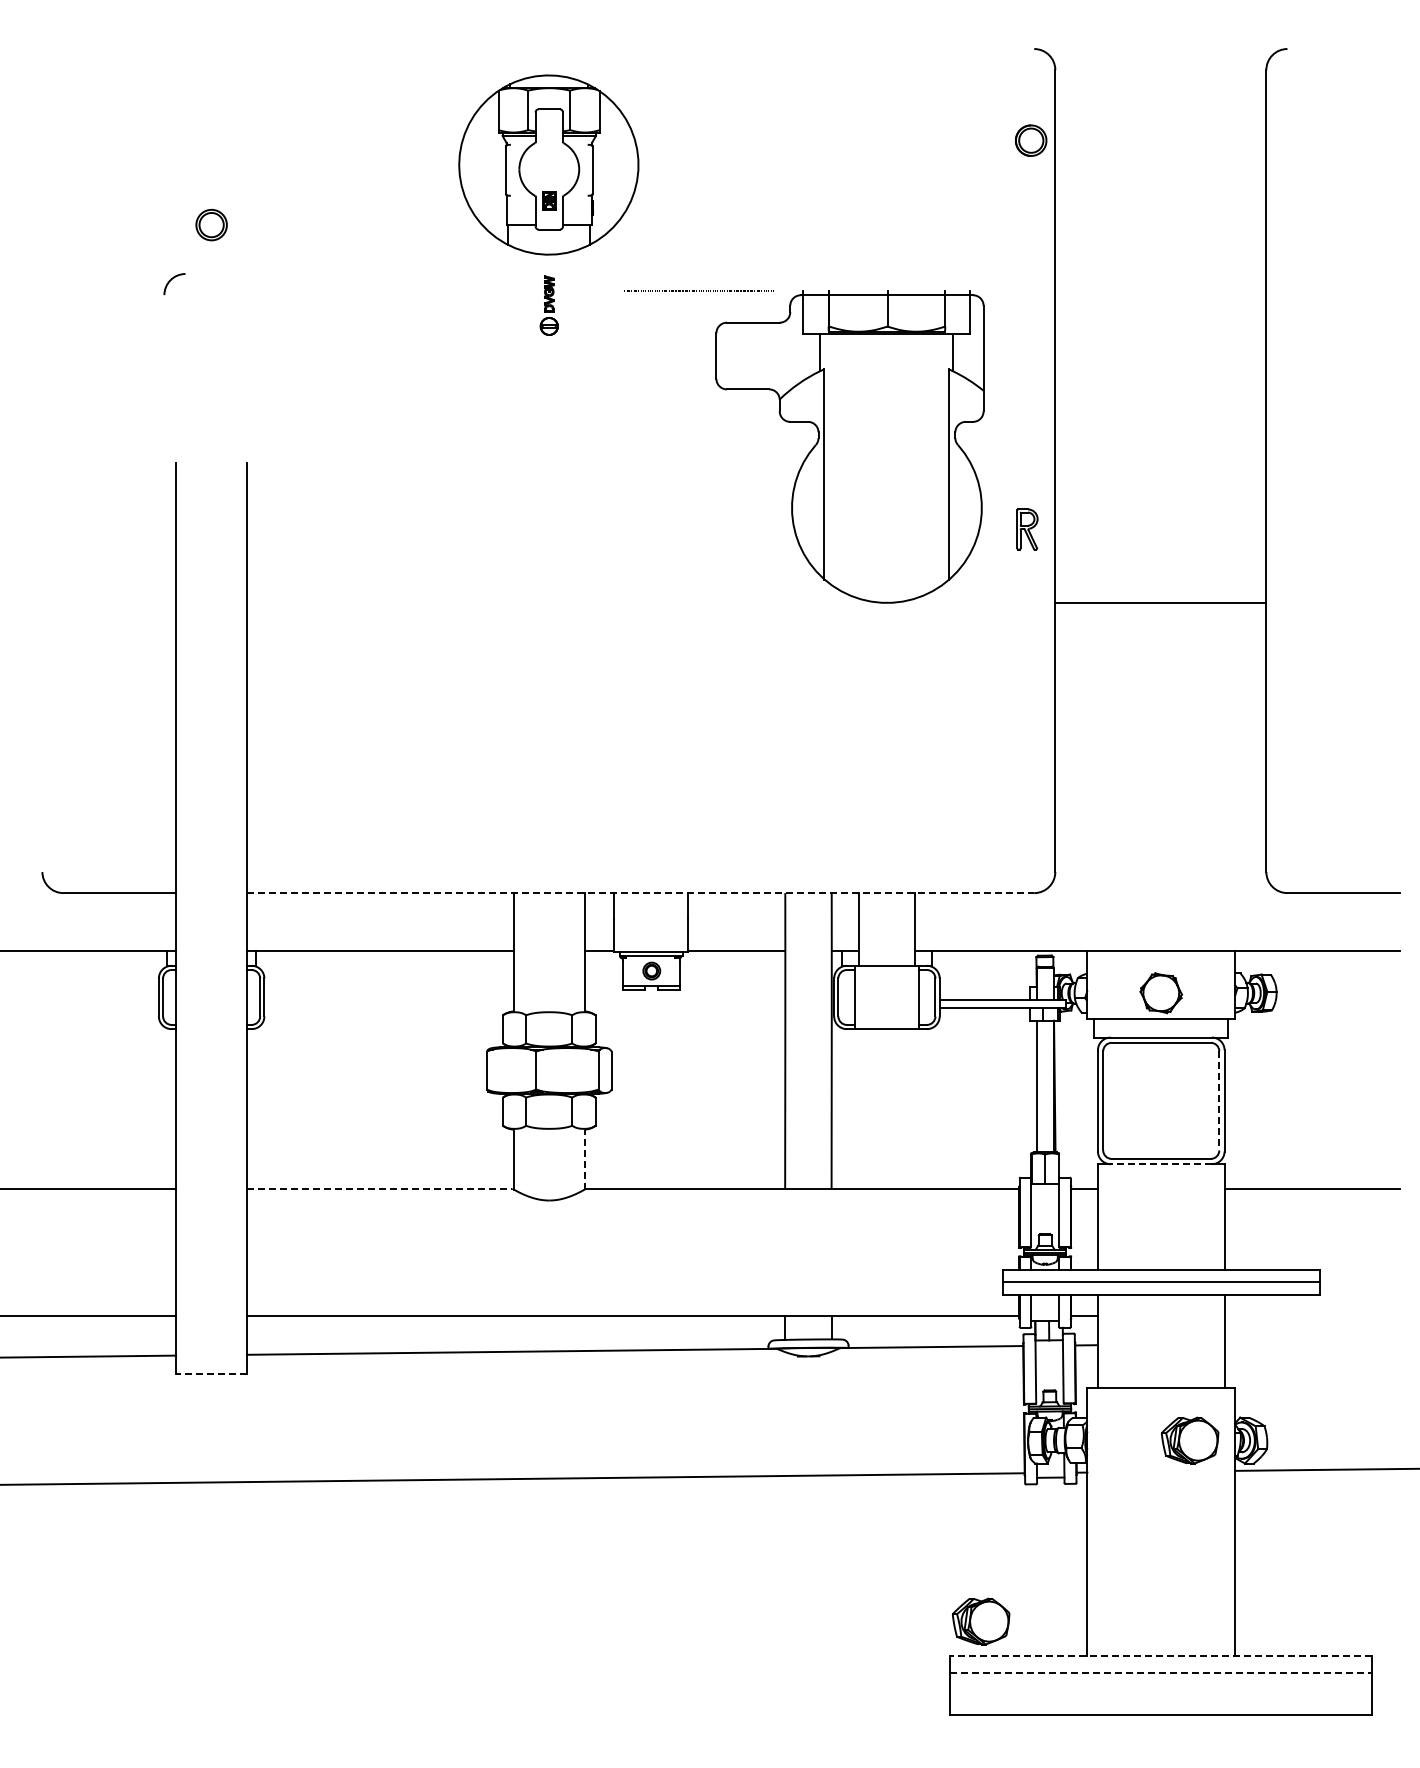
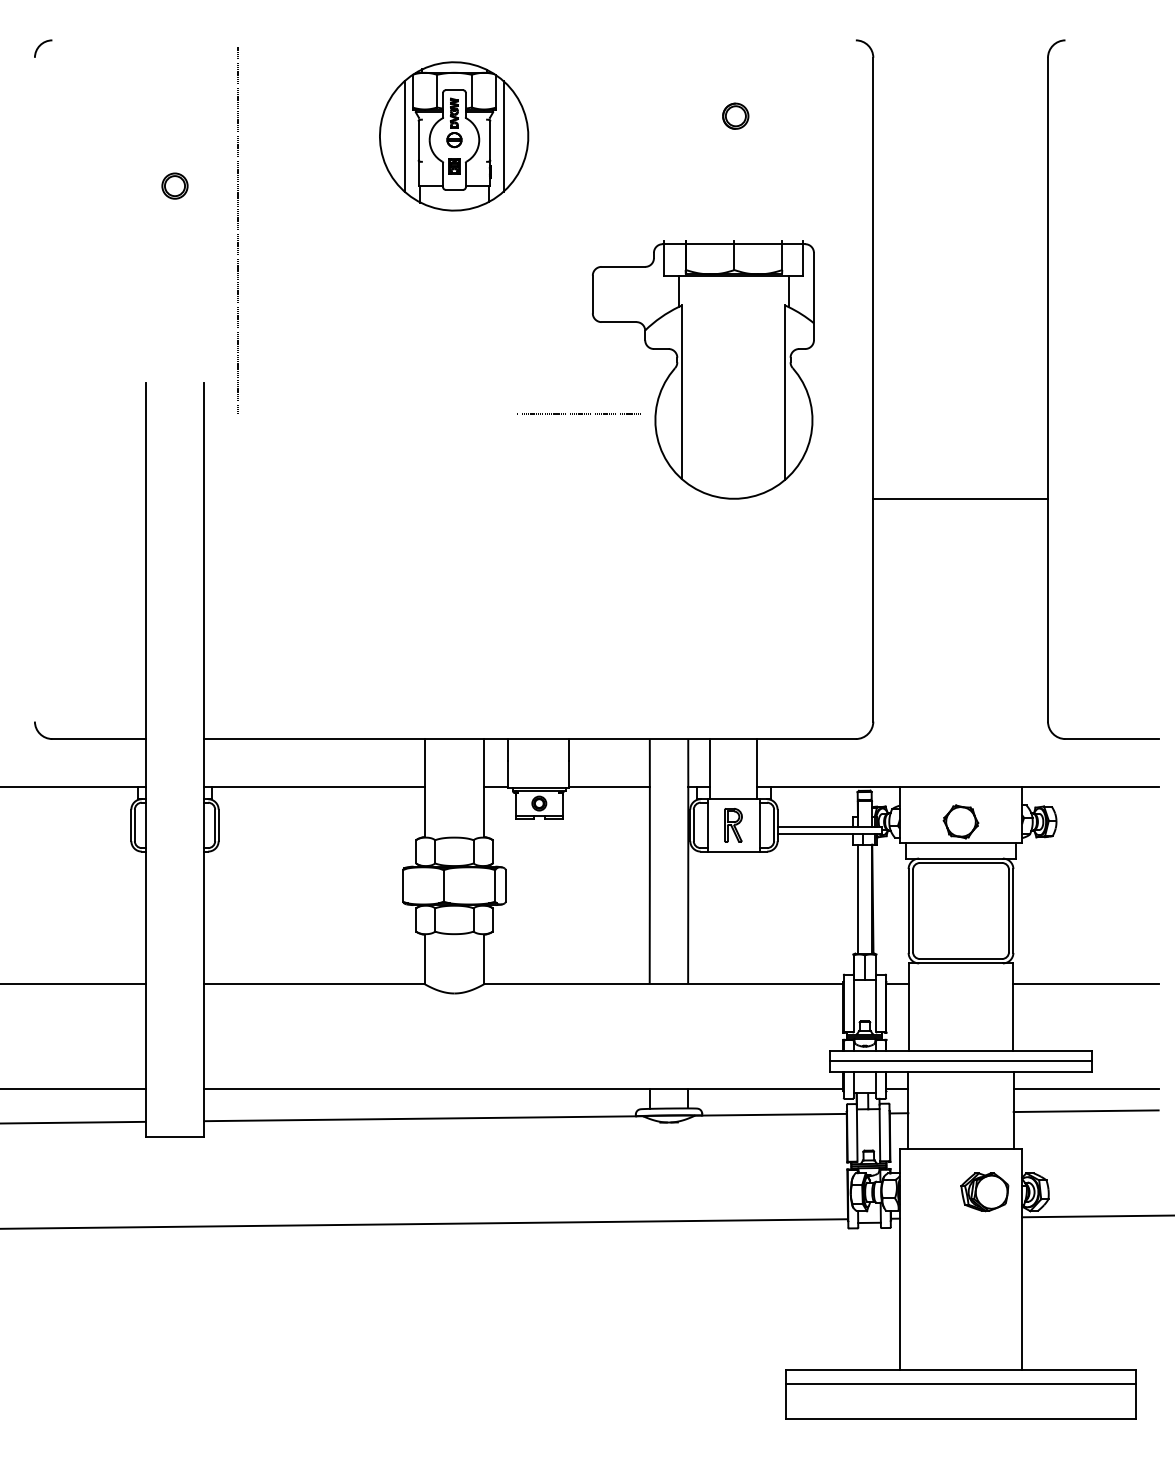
part: (1031, 140) -> (736, 116), moved
line: (489, 165) -> (404, 136), added
line: (608, 165) -> (503, 136), added
line: (287, 278) -> (237, 230), added
arc: (171, 280) -> (40, 45), moved
line: (699, 290) -> (578, 413), moved
part: (548, 305) -> (453, 122), moved
part: (1027, 529) -> (733, 825), moved
line: (640, 893) -> (529, 739), dashed -> solid
line: (1219, 1100) -> (1009, 910), dashed -> solid
line: (584, 1159) -> (483, 959), dashed -> solid
line: (1161, 1164) -> (961, 963), dashed -> solid
line: (379, 1188) -> (313, 983), dashed -> solid
line: (1312, 1315) -> (1086, 1088), added
line: (1312, 1342) -> (1086, 1111), added
line: (211, 1374) -> (174, 1137), dashed -> solid
part: (981, 1621) -> (812, 1341), removed
line: (1160, 1655) -> (960, 1370), dashed -> solid
line: (1161, 1672) -> (961, 1384), dashed -> solid

